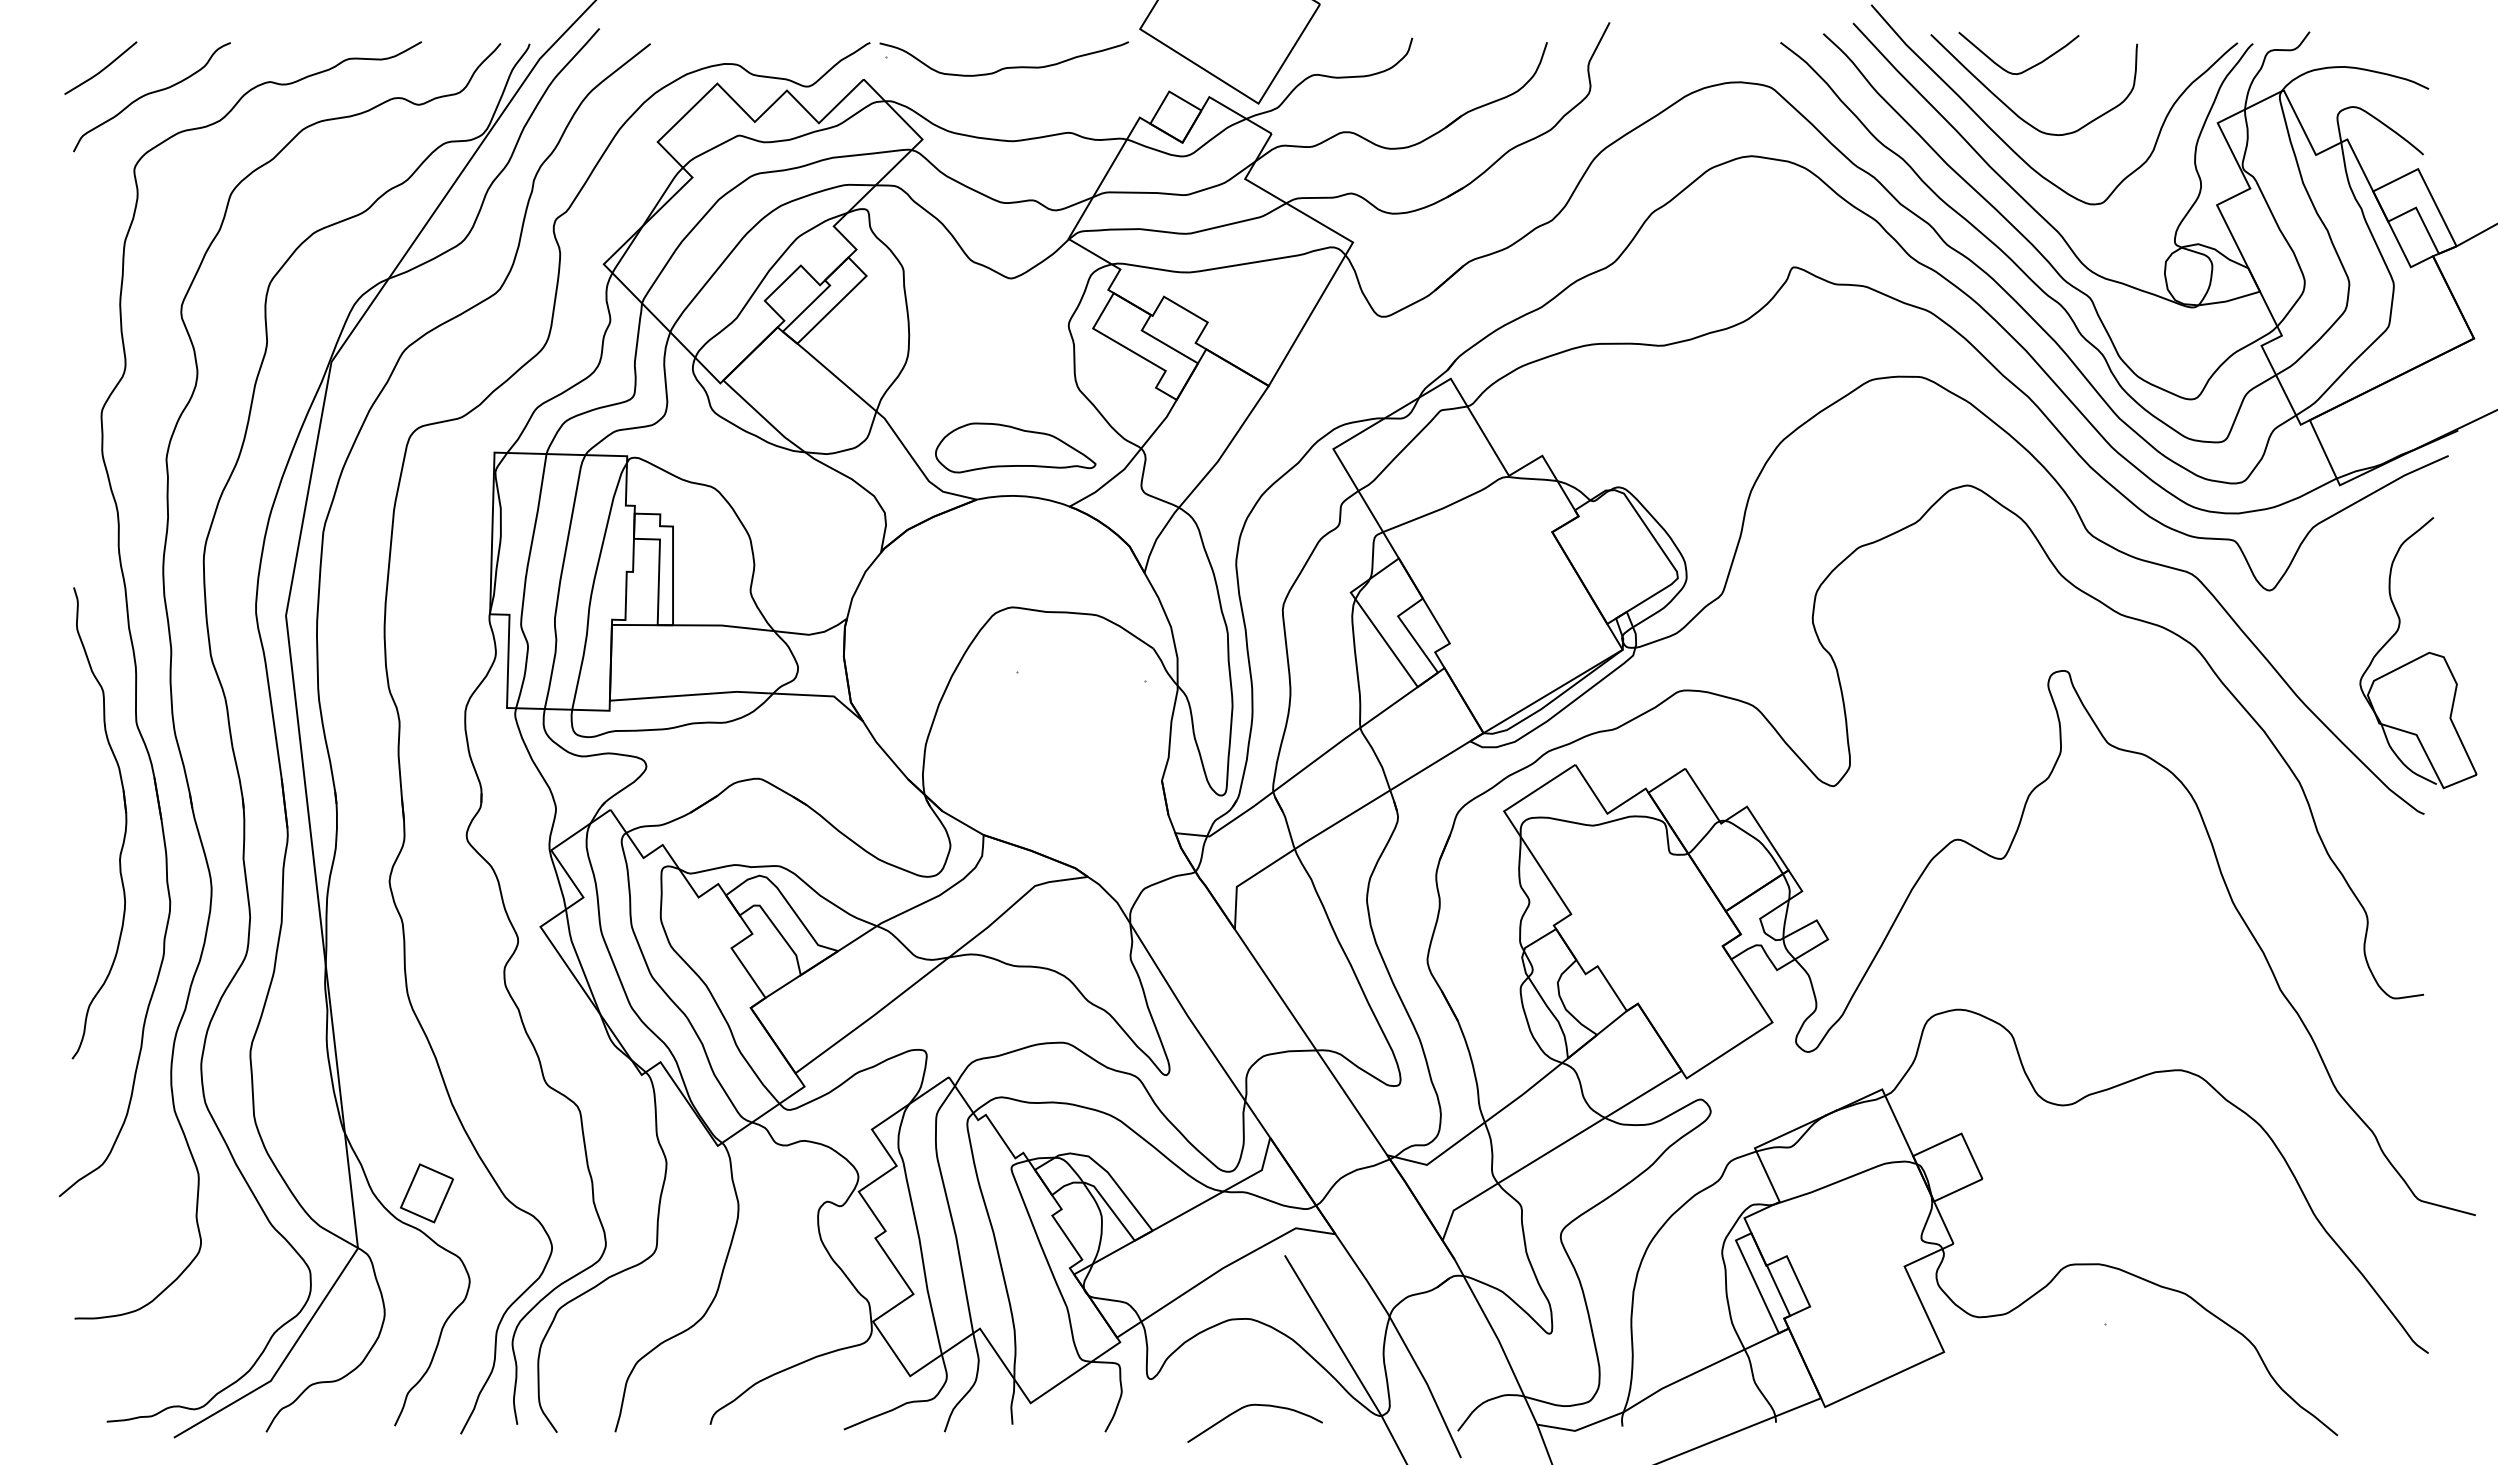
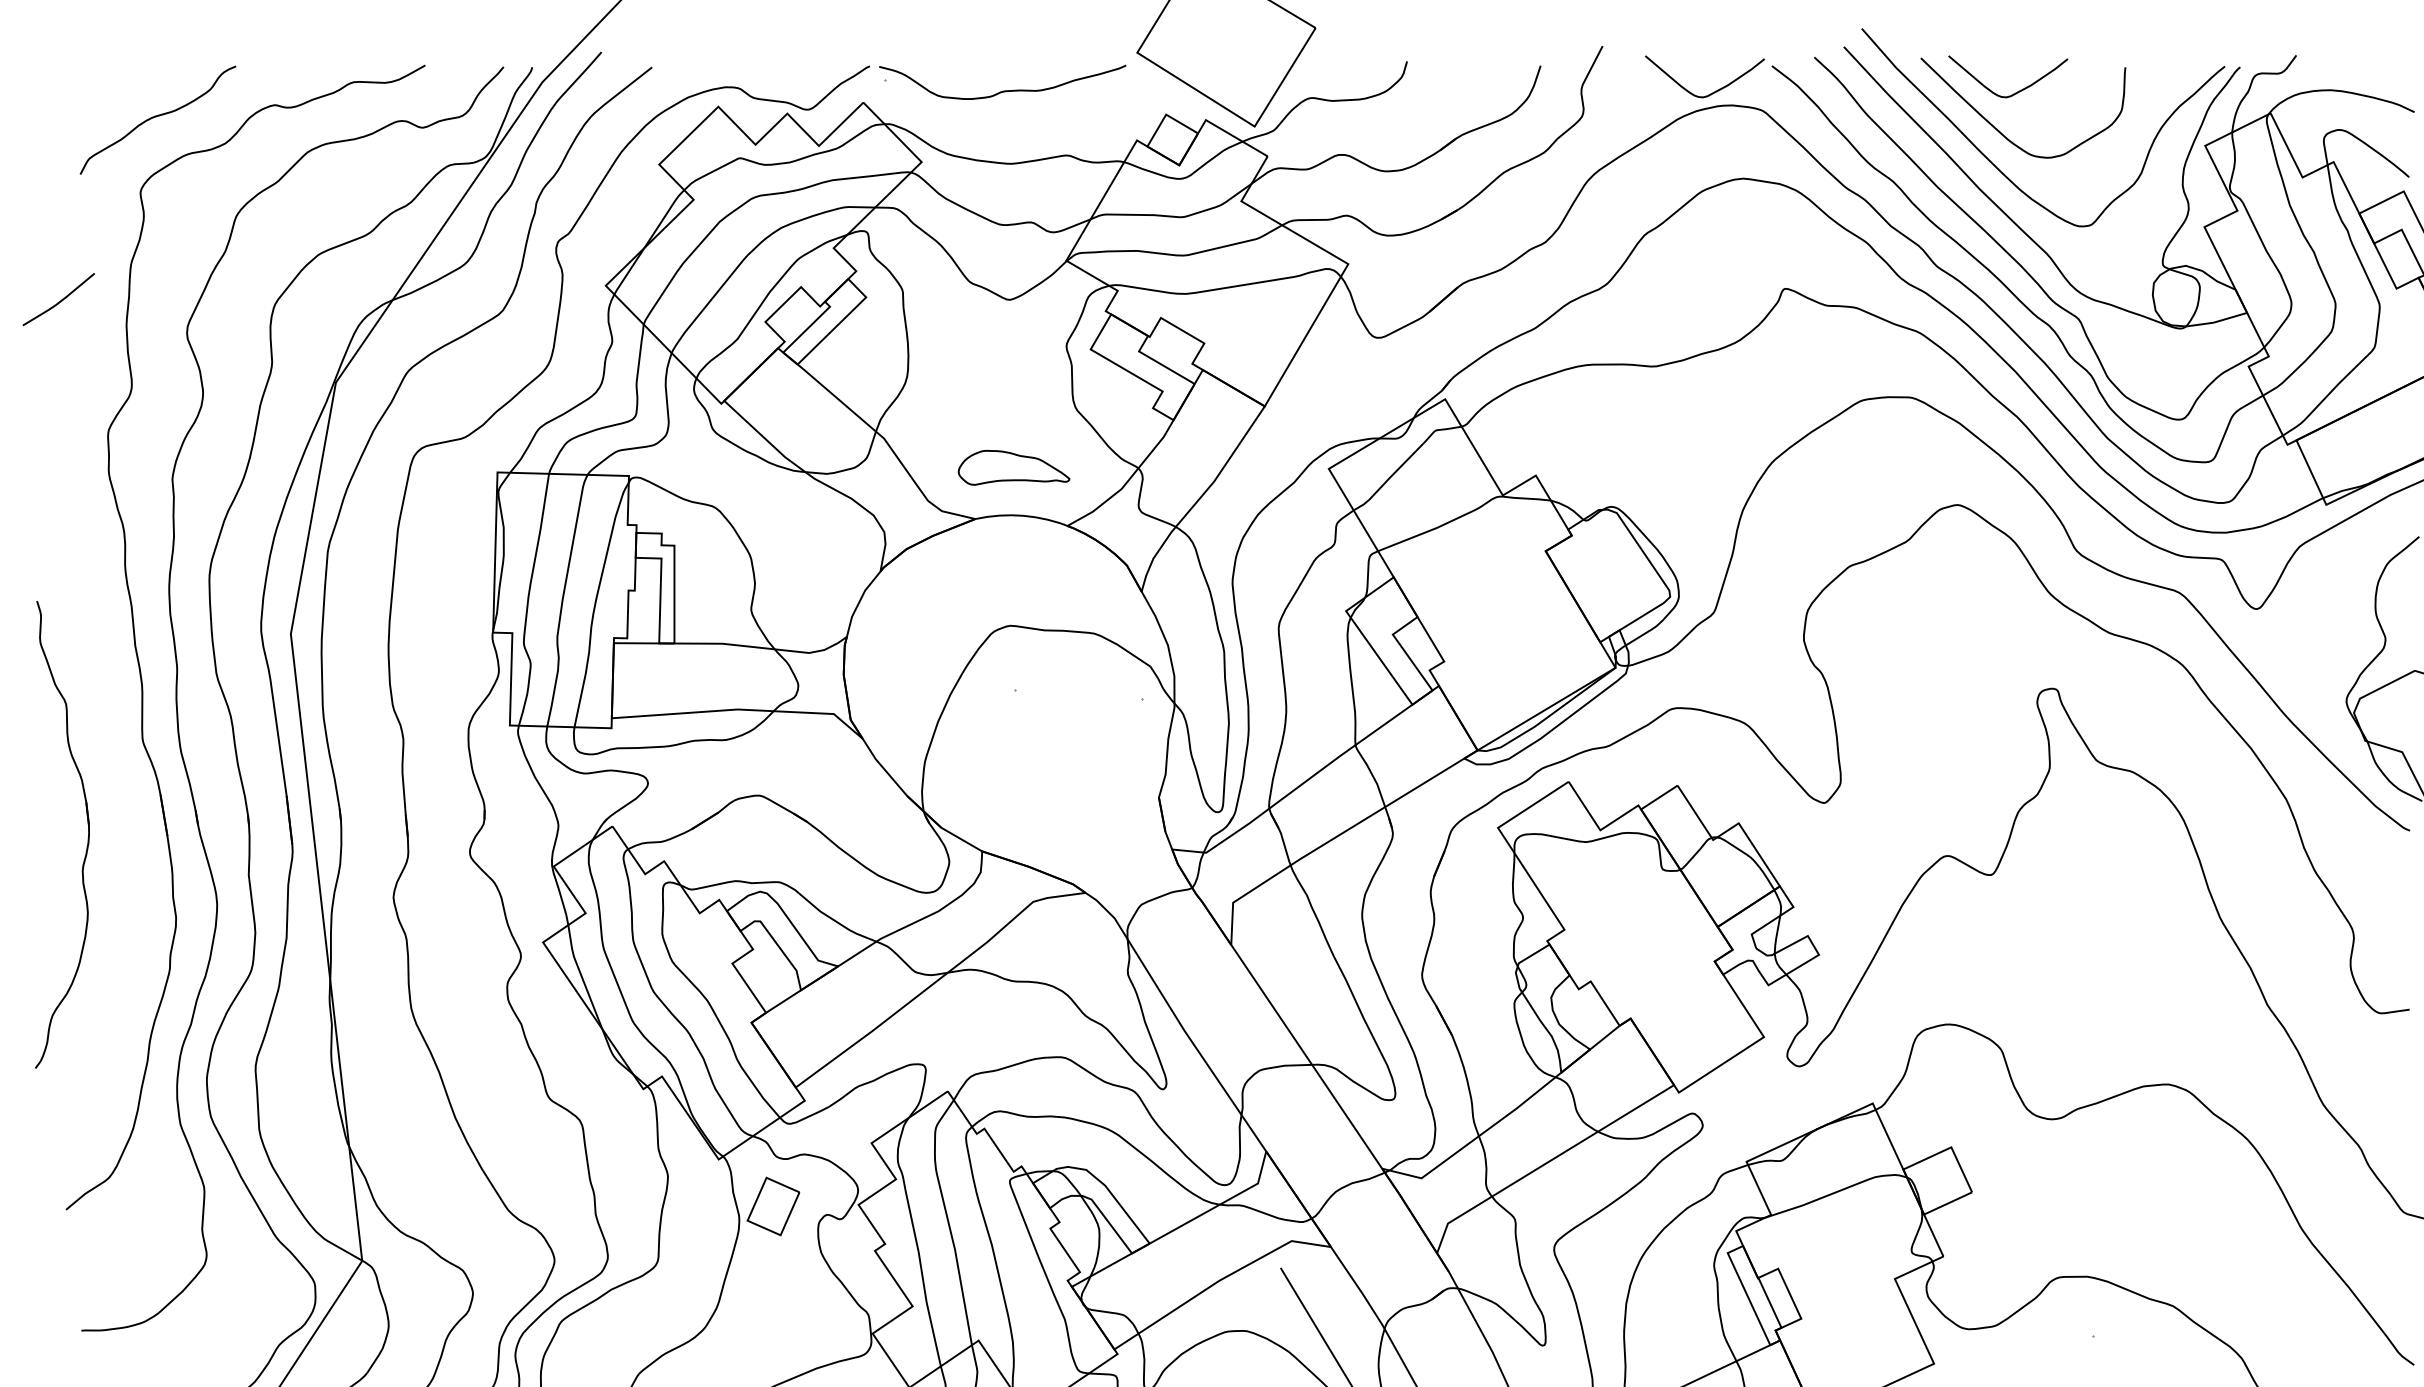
curve: (1721, 68) -> (1713, 91), added
line: (101, 69) -> (59, 300), moved
part: (1015, 447) -> (1013, 467), size x0.7
part: (125, 823) -> (88, 835), moved
part: (426, 1193) -> (772, 1206), moved

